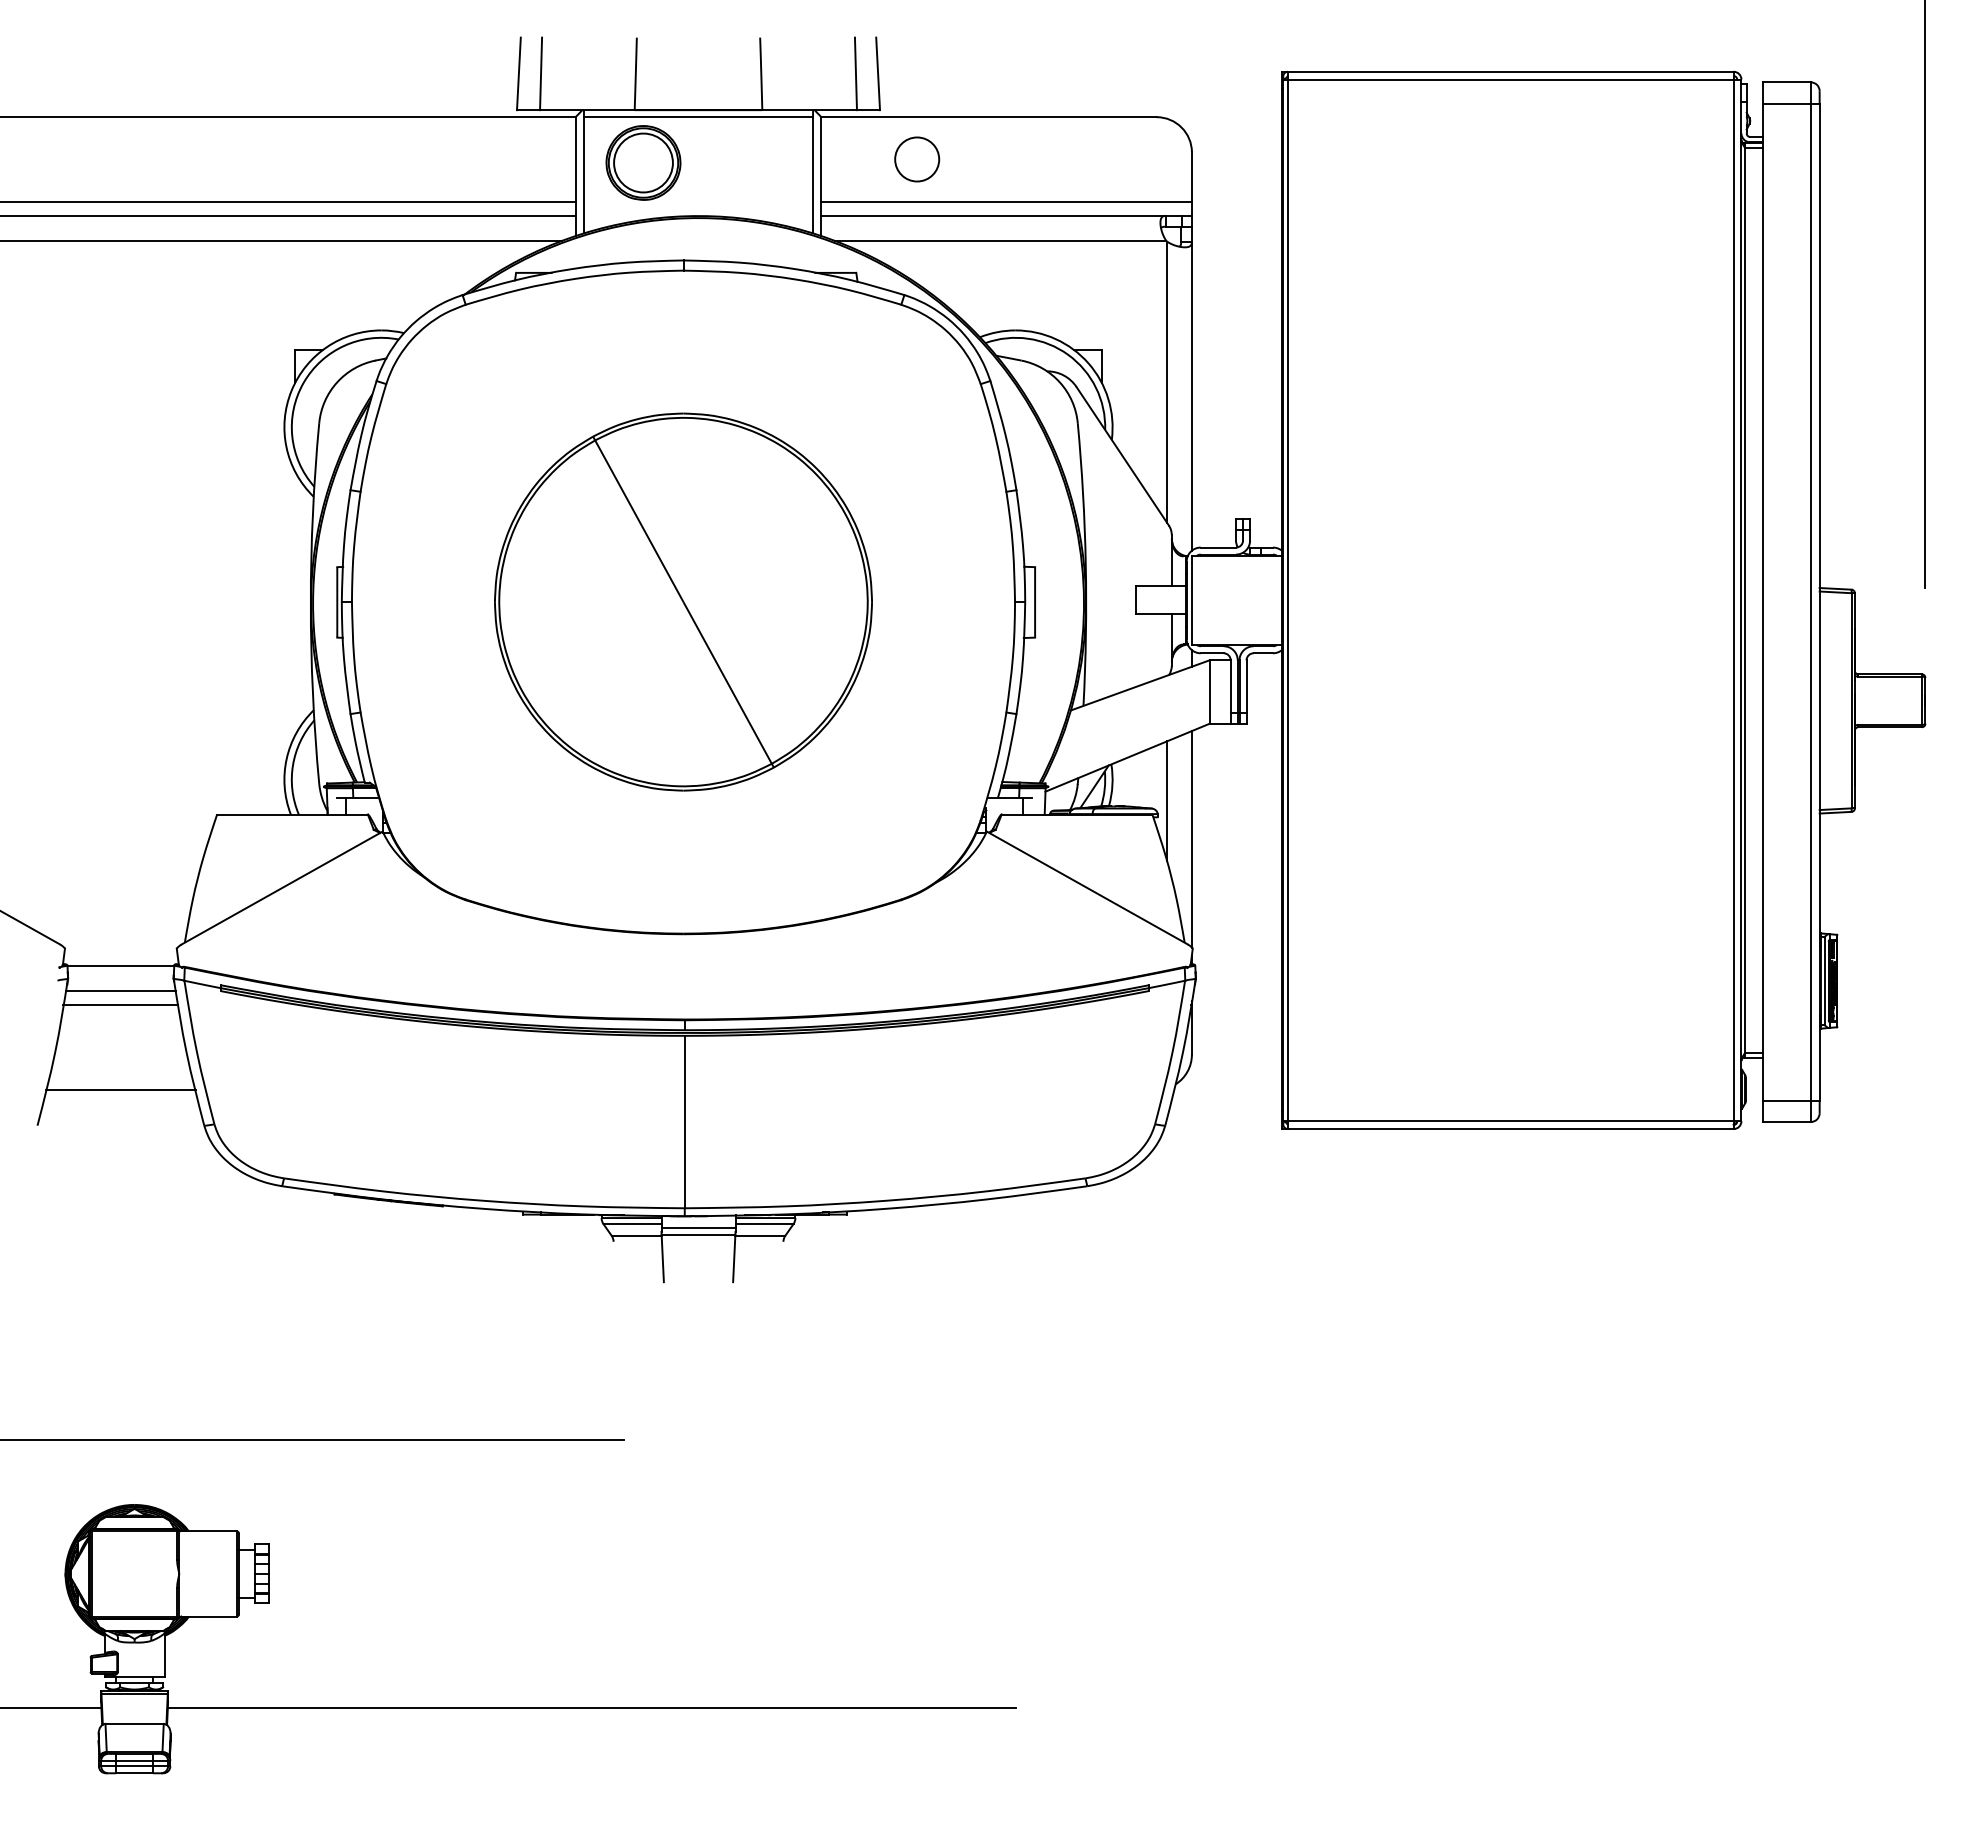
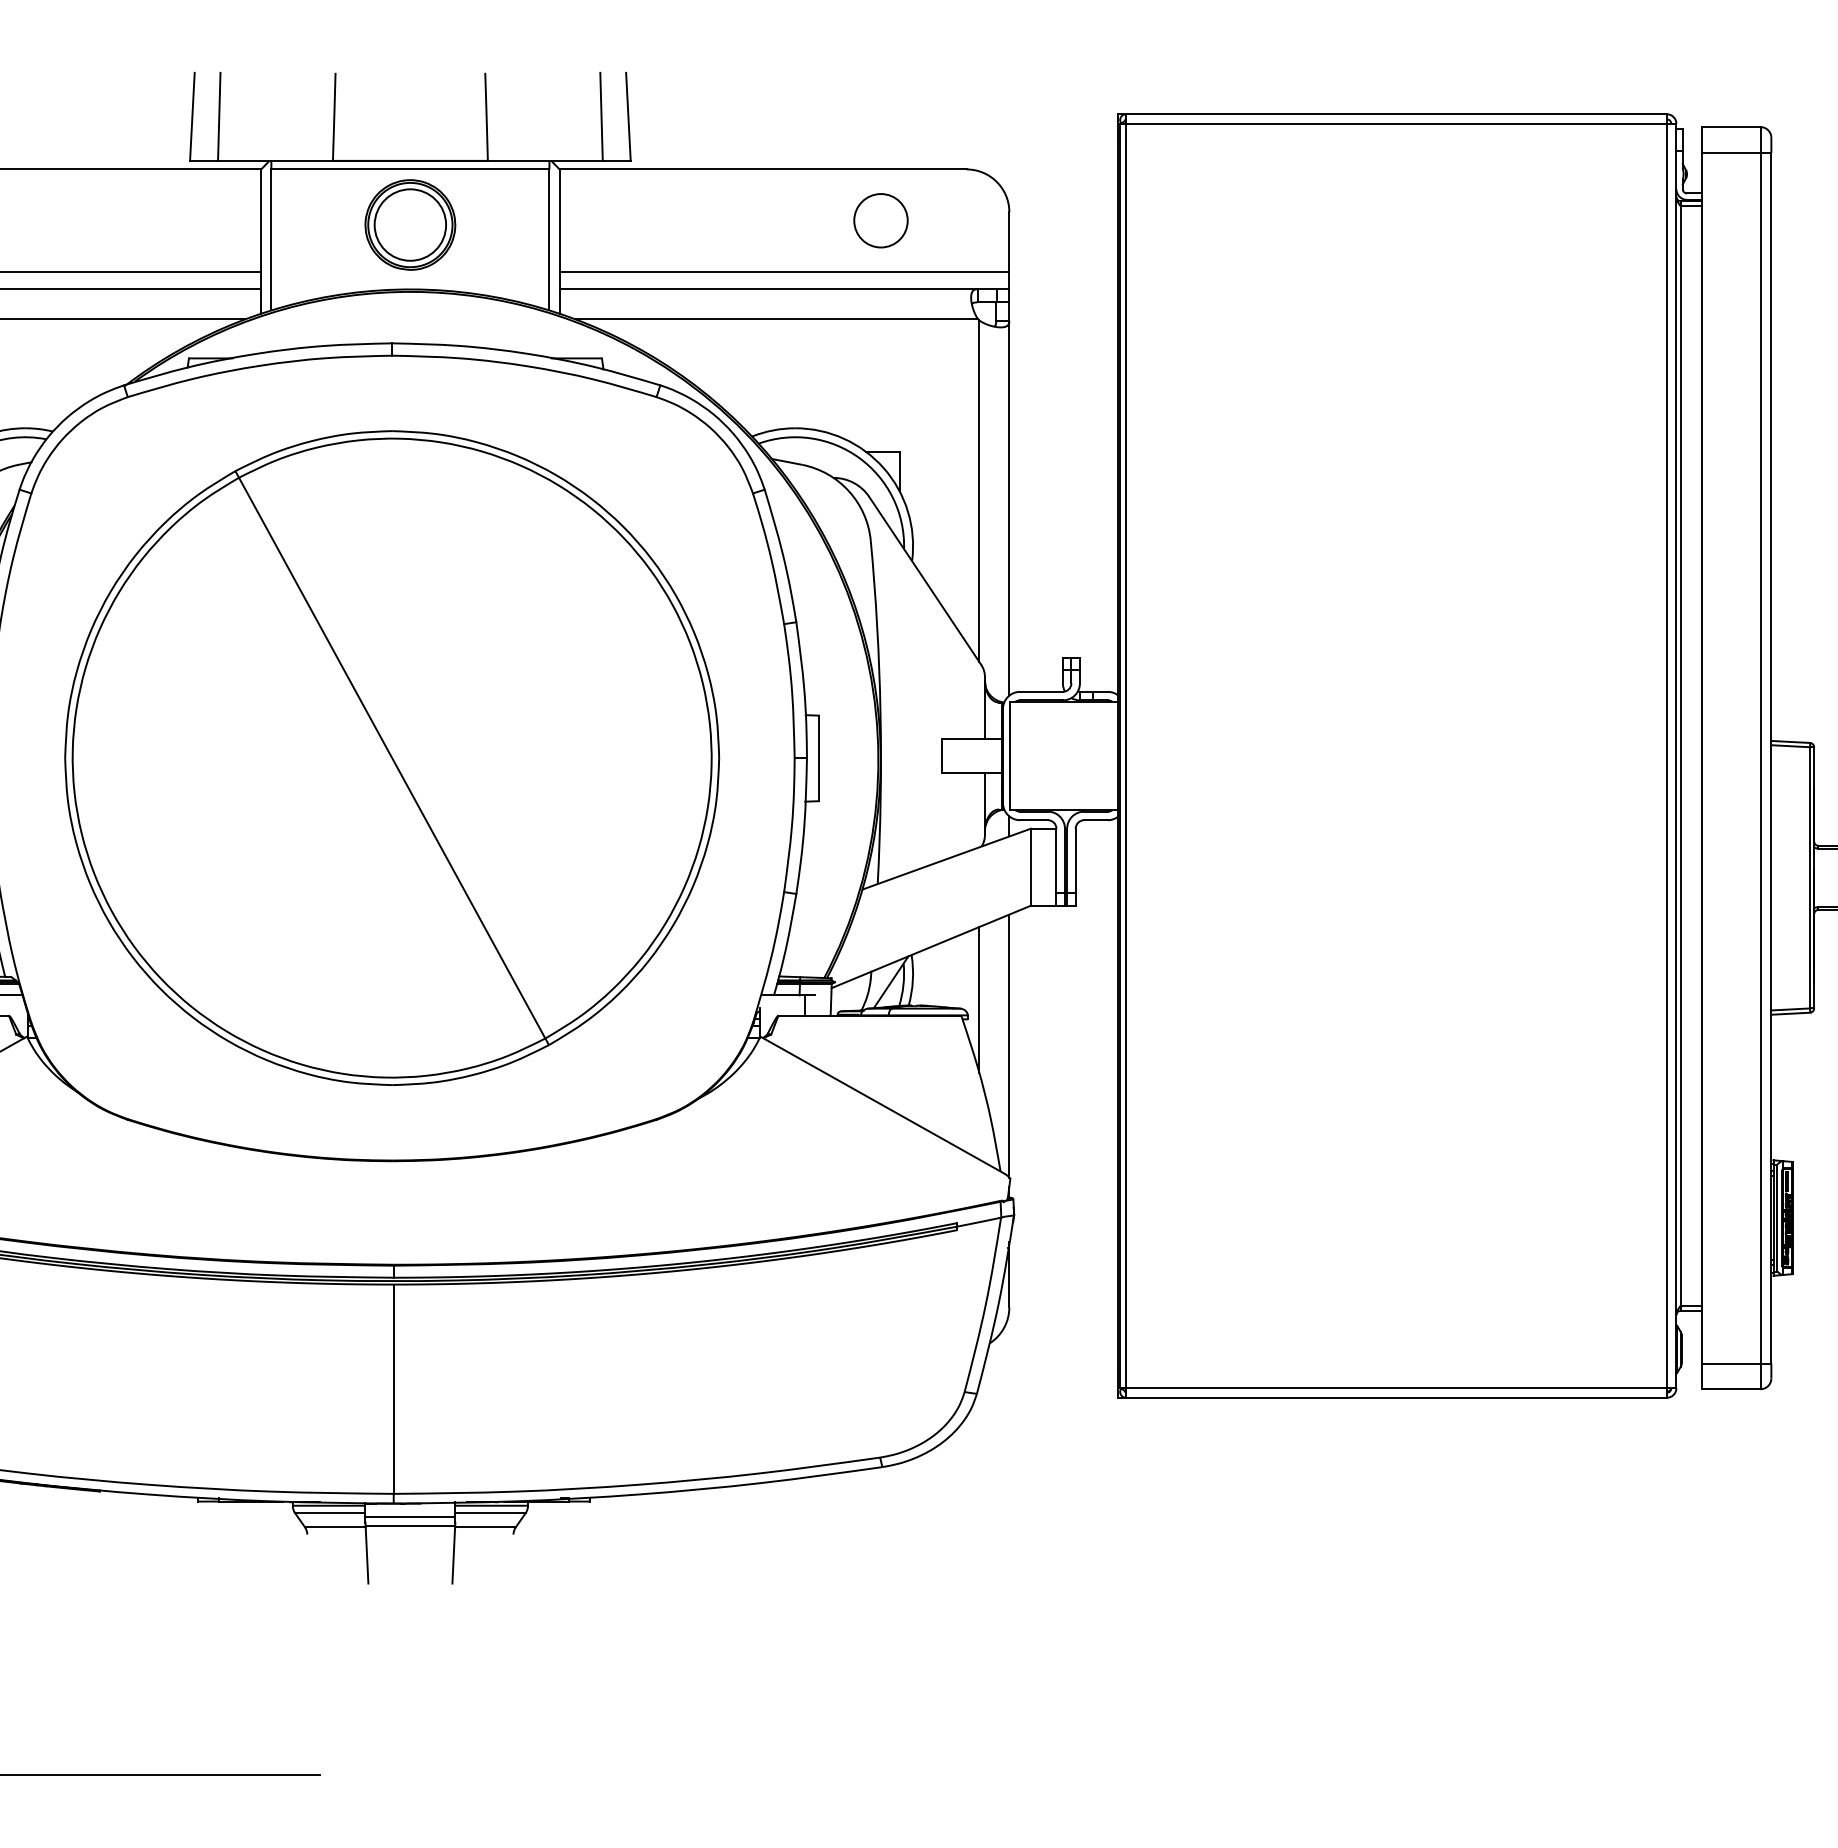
circle: (917, 159) -> (881, 220), moved
part: (643, 162) -> (410, 224), moved
part: (683, 601) -> (392, 757), size x1.43

